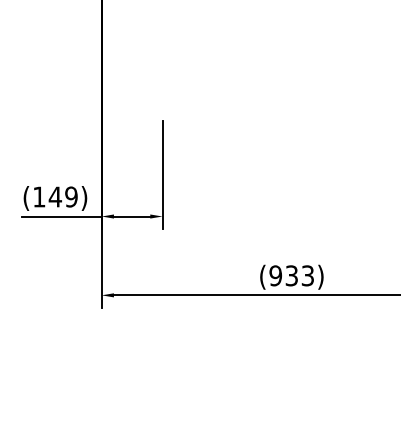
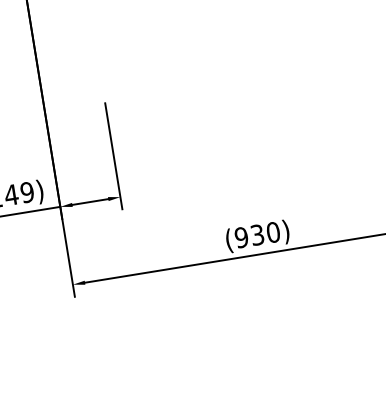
text: (307, 275) -> (272, 232), (933) -> (930)

